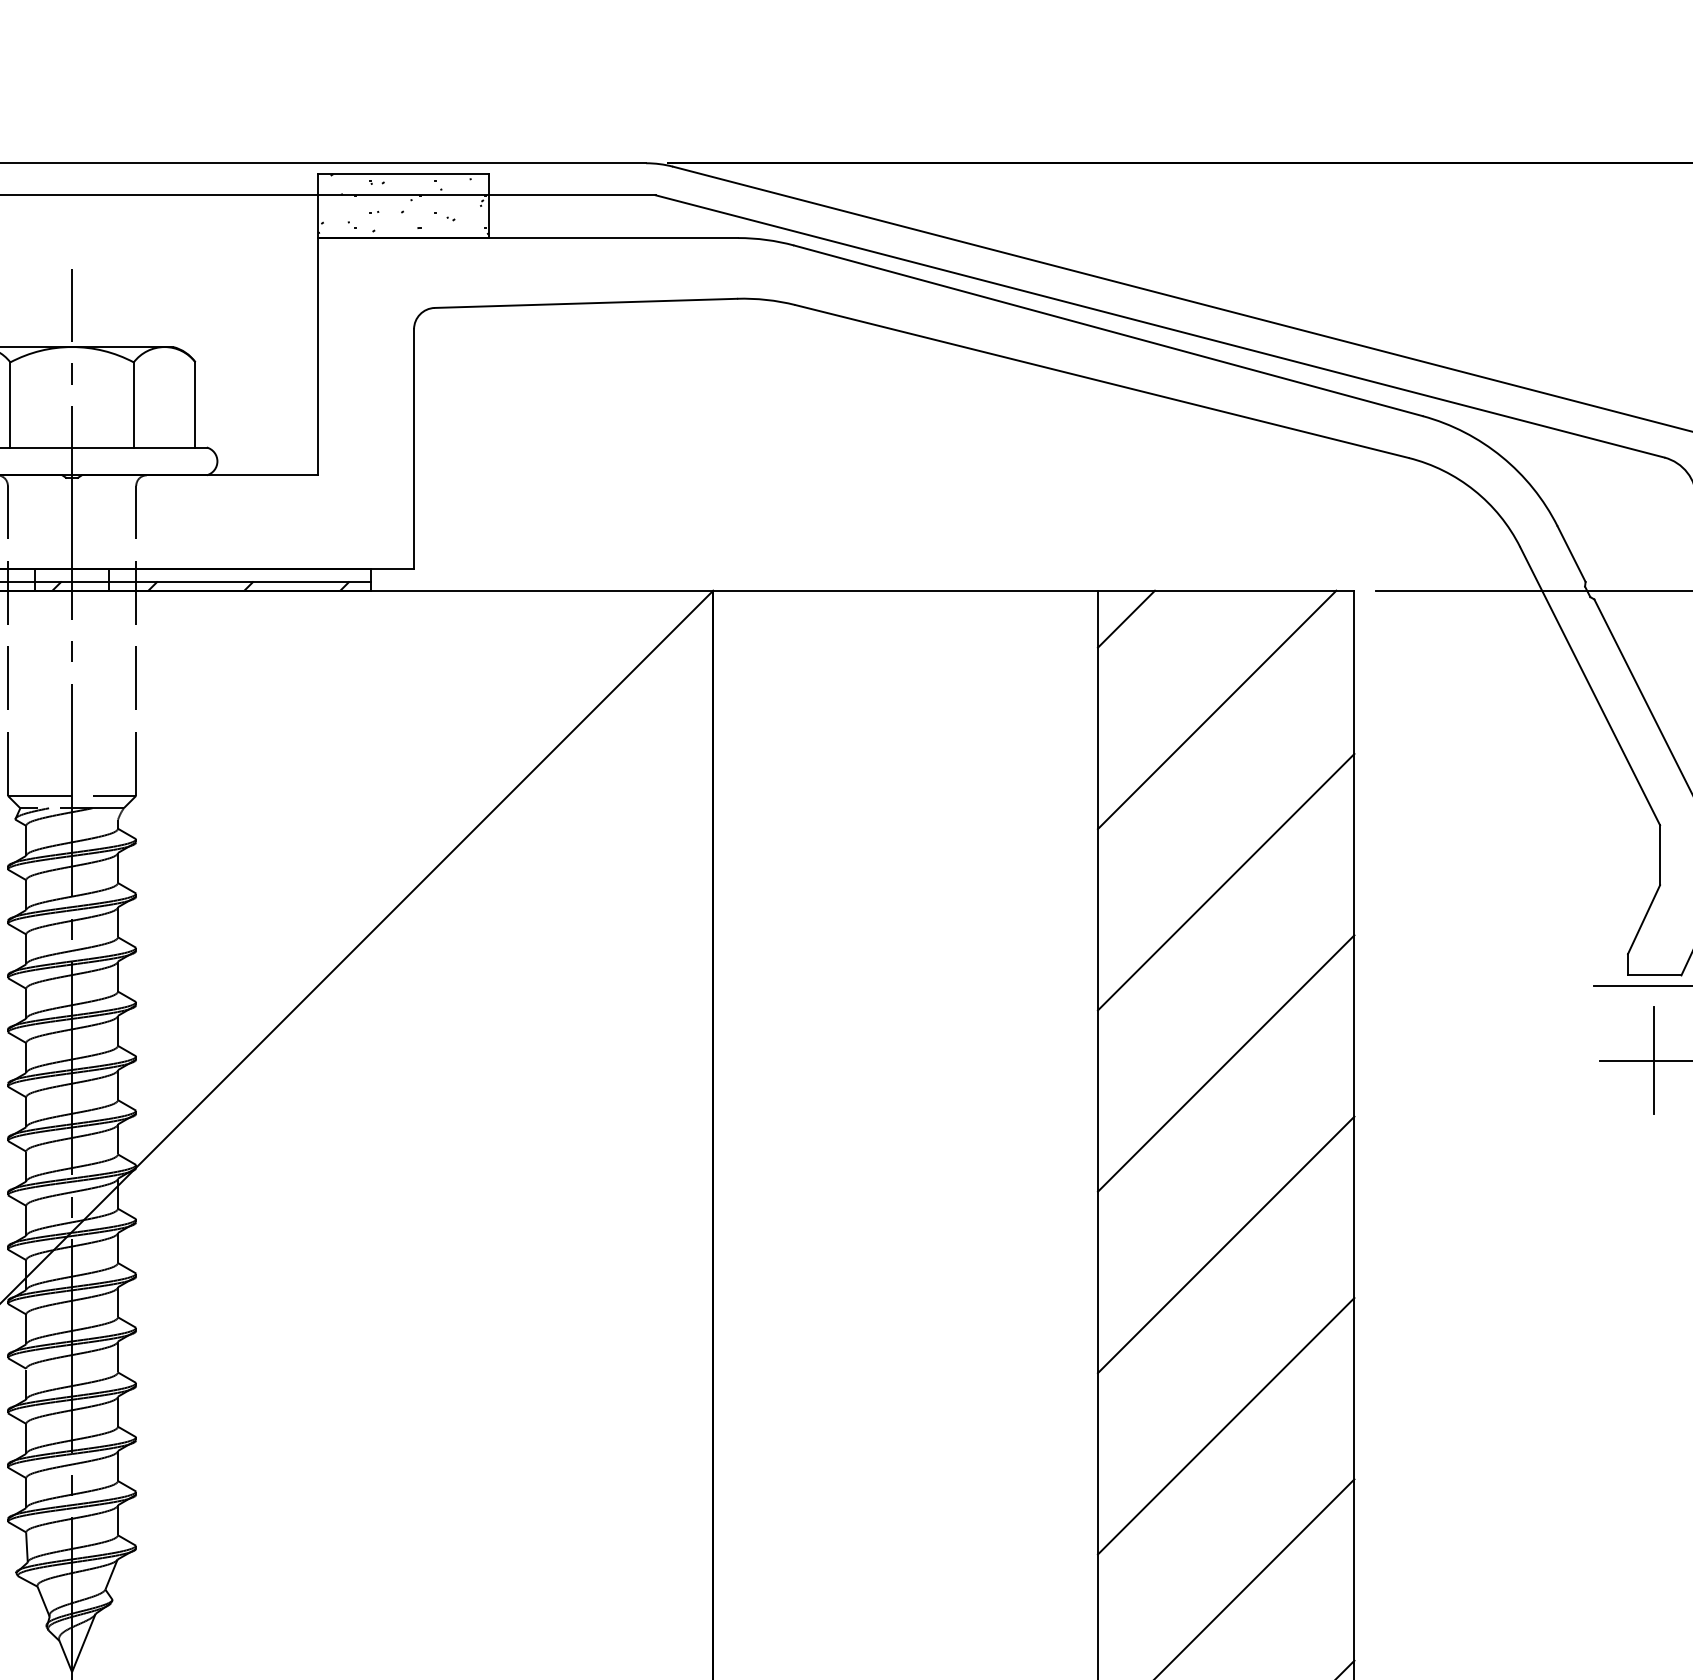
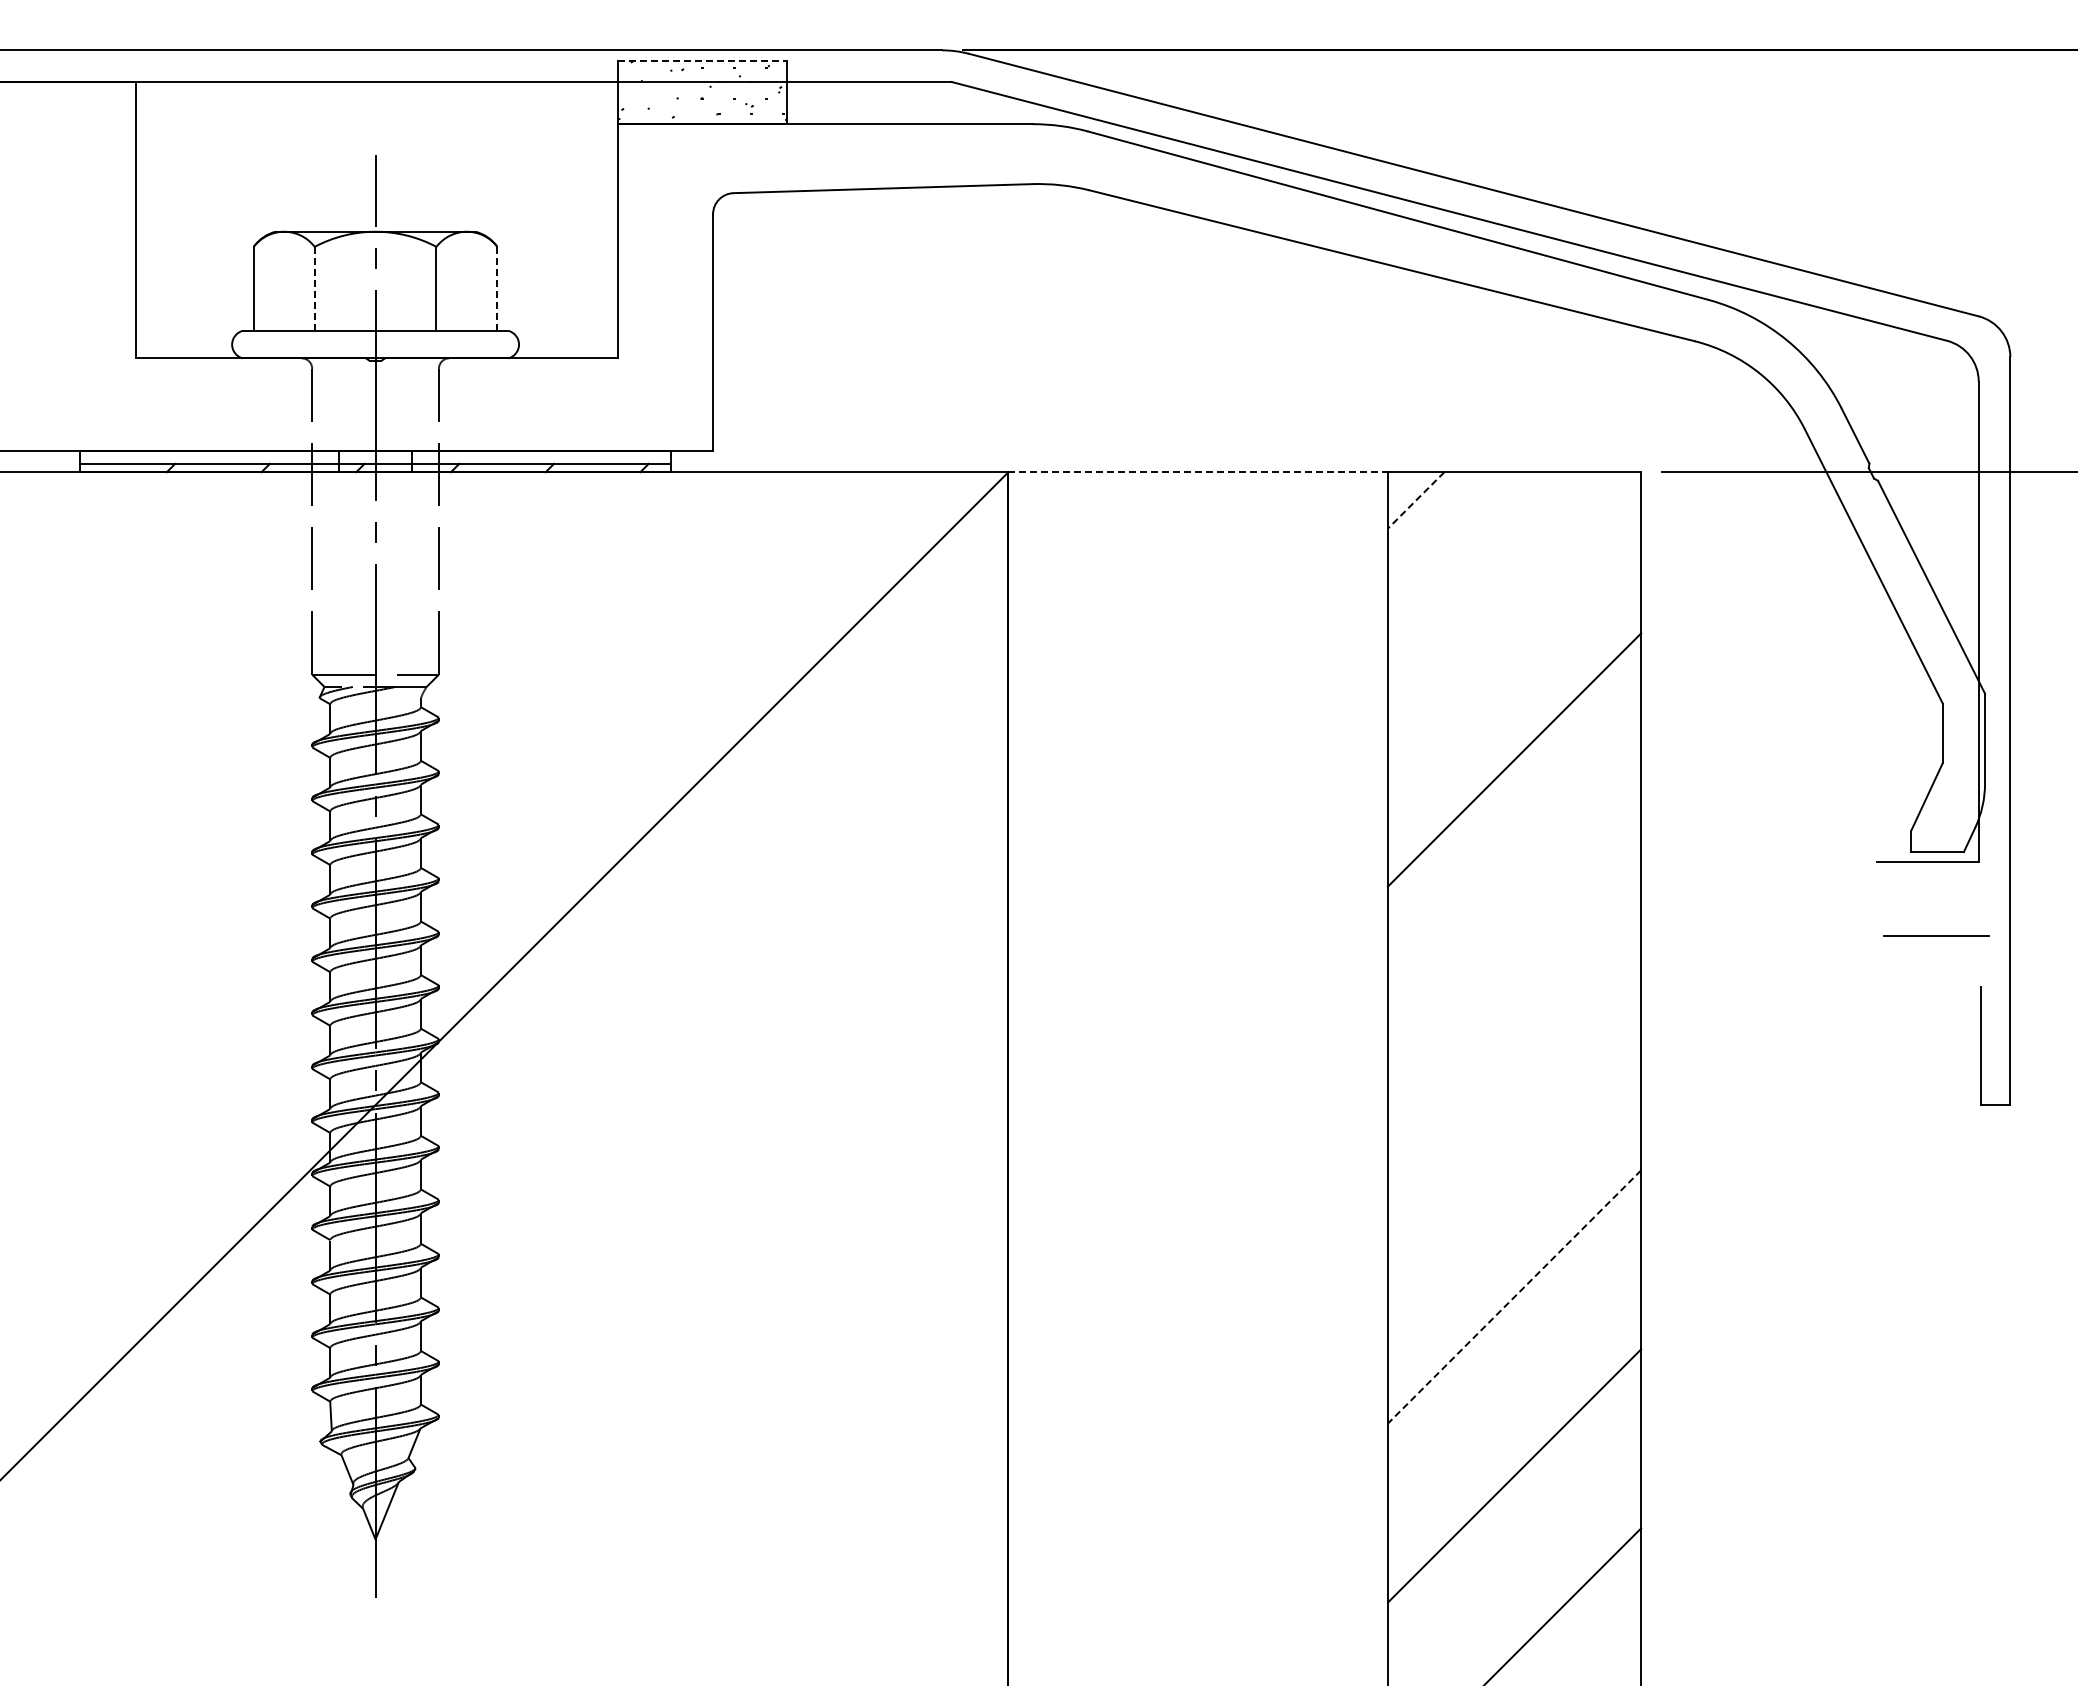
line: (404, 173) -> (703, 60), solid -> dashed
line: (10, 405) -> (314, 289), solid -> dashed
line: (195, 405) -> (497, 289), solid -> dashed
line: (905, 590) -> (1198, 472), solid -> dashed
line: (1126, 619) -> (1416, 500), solid -> dashed
line: (1216, 709) -> (1505, 589), removed
line: (1653, 1061) -> (1936, 936), removed
line: (1226, 1063) -> (1514, 938), removed
line: (1226, 1244) -> (1514, 1117), removed
line: (1226, 1425) -> (1514, 1296), solid -> dashed

